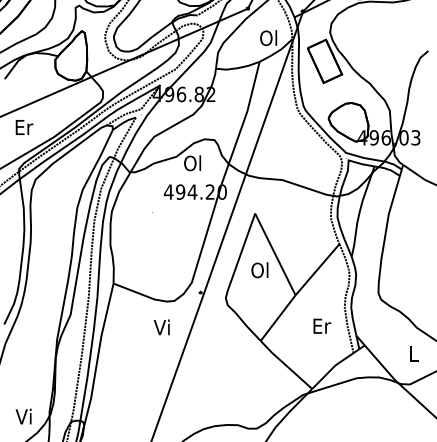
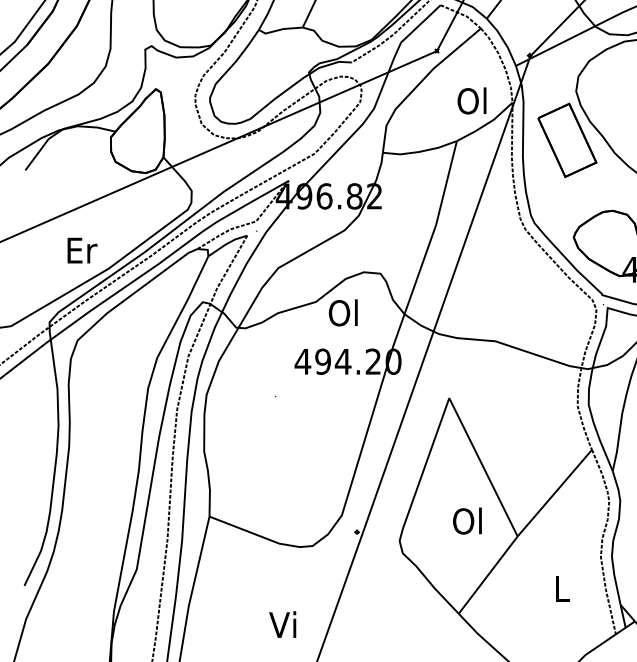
text: (24, 127) -> (82, 250), moved
text: (259, 270) -> (466, 521), moved
text: (322, 325) -> (563, 587), Er -> L
text: (161, 327) -> (282, 624), moved

